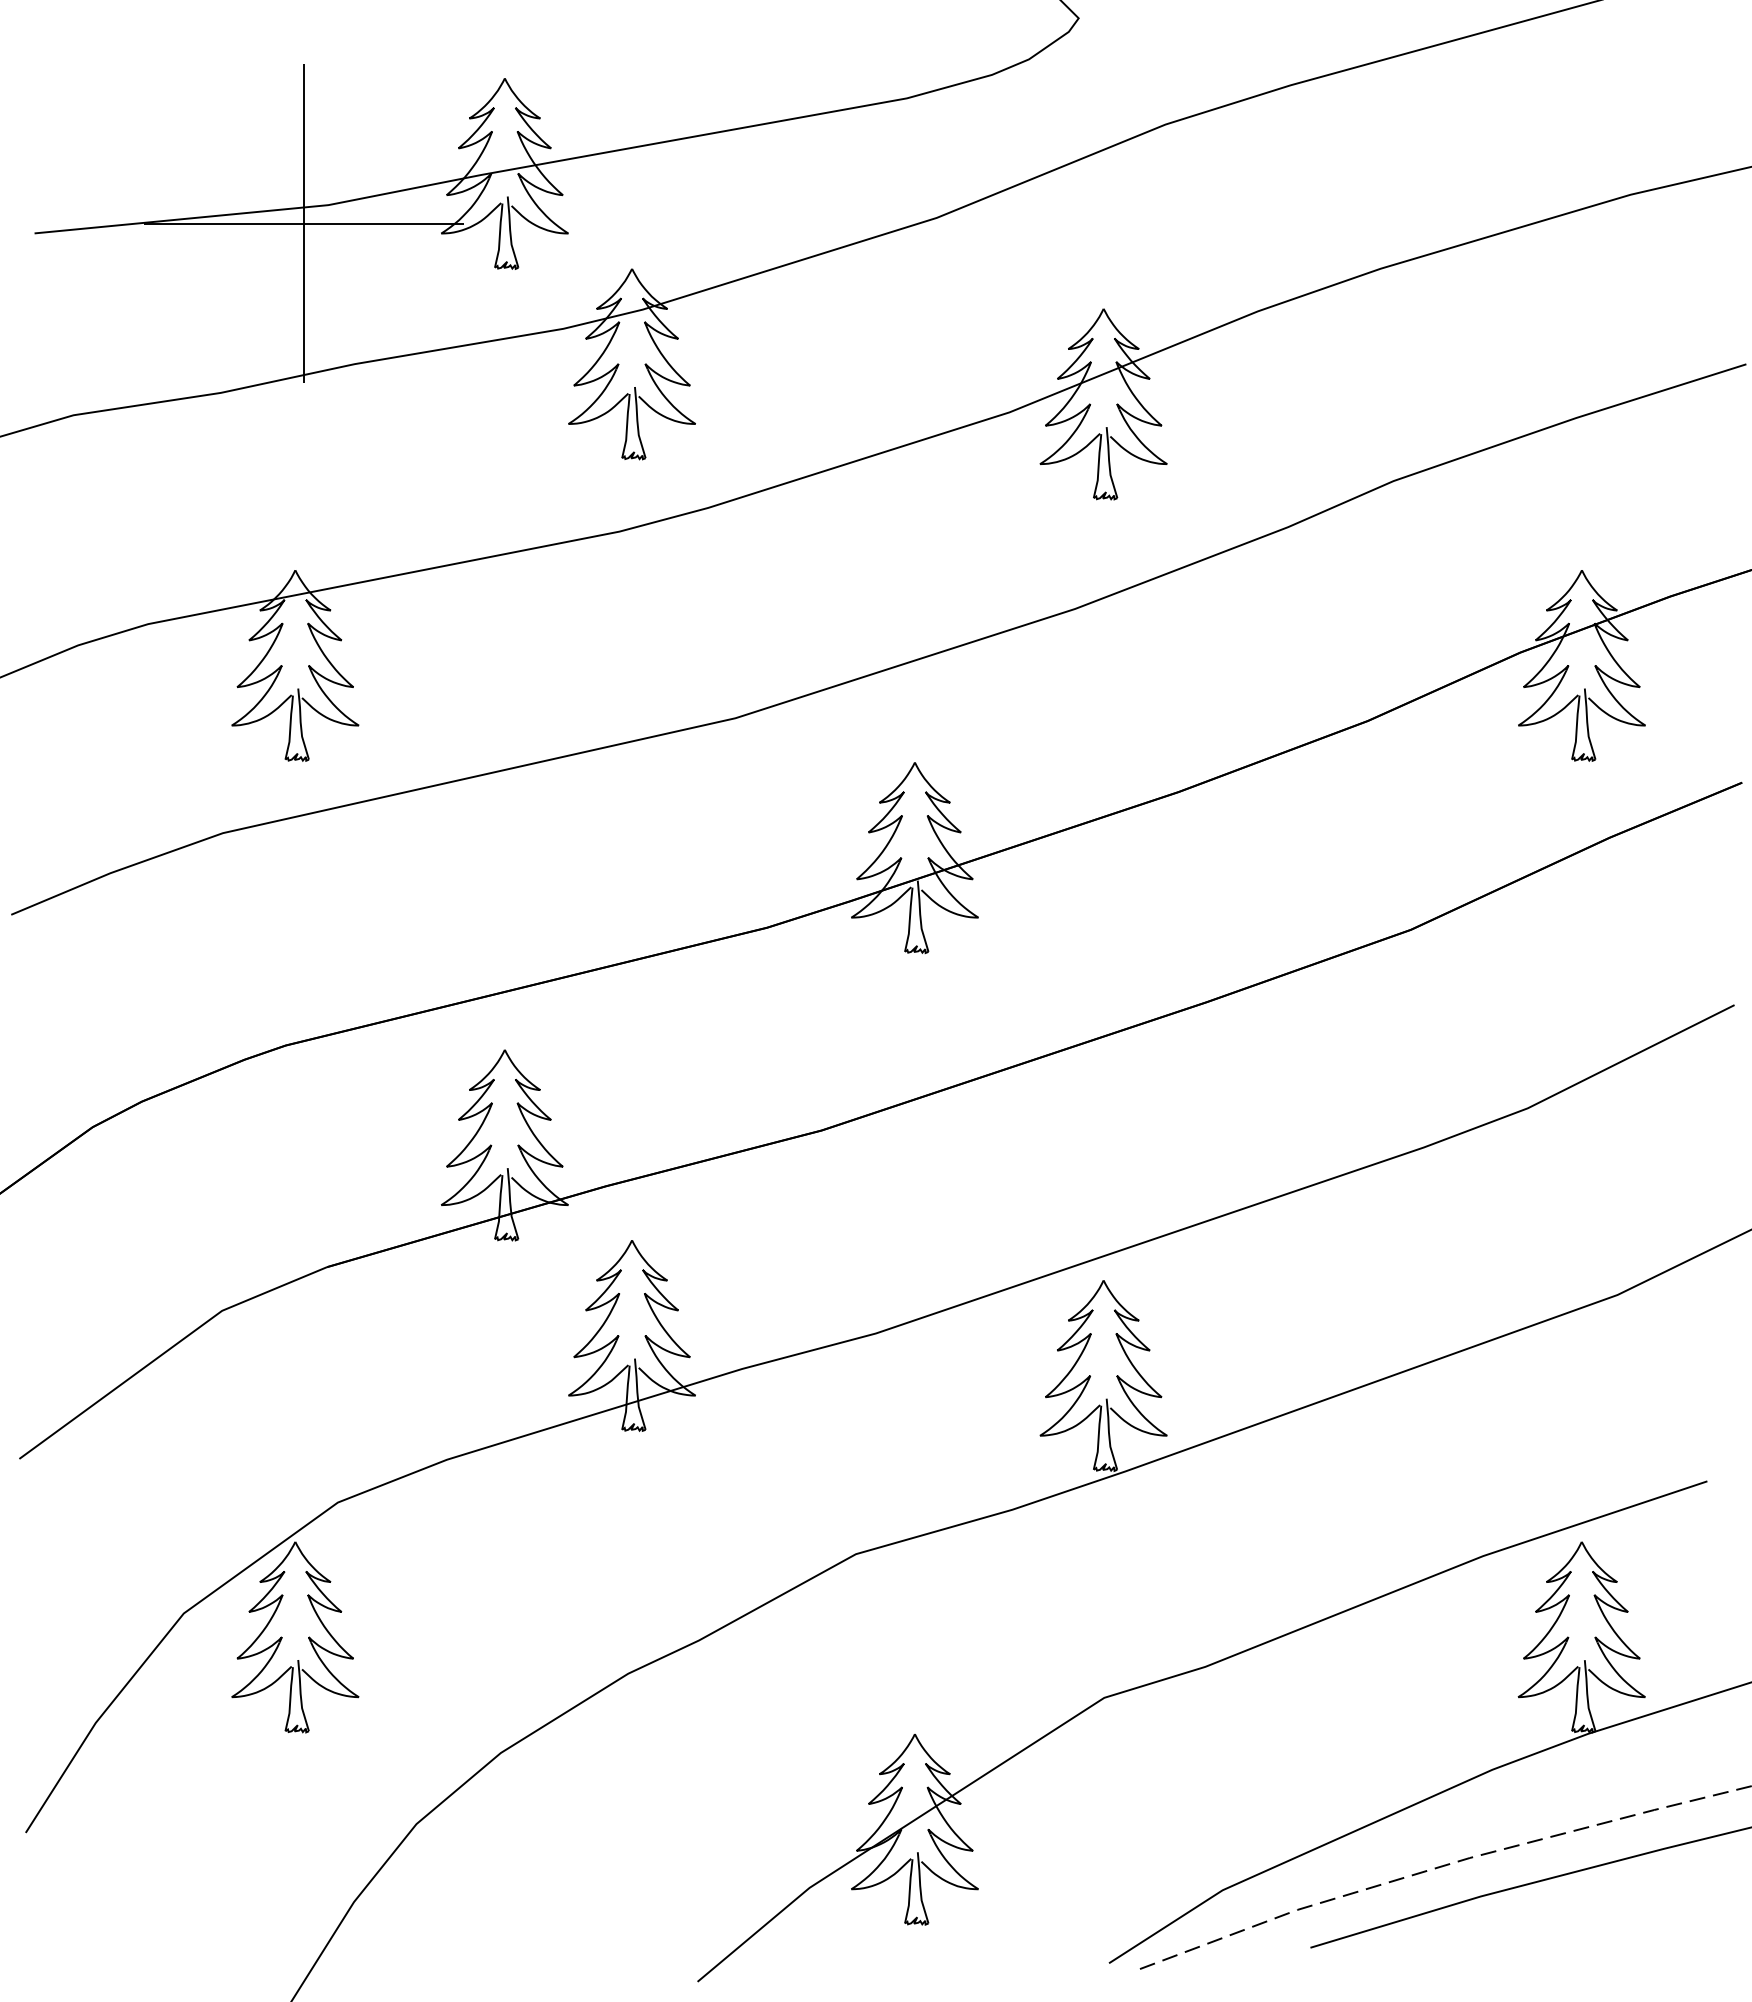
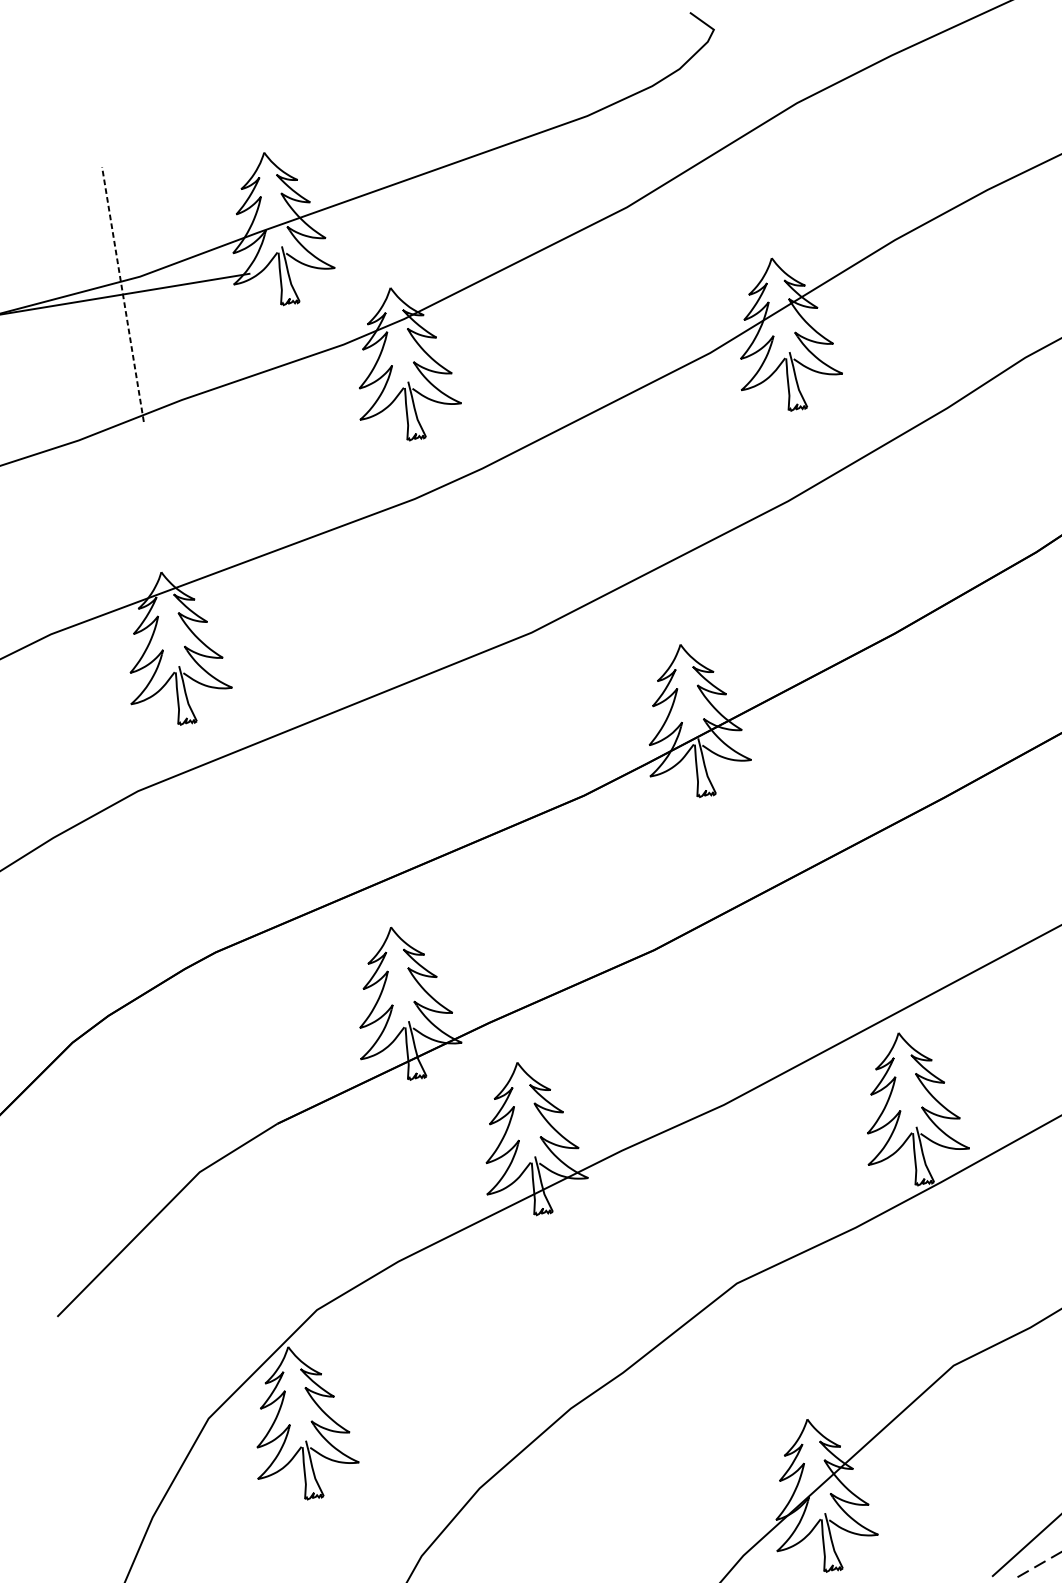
line: (304, 223) -> (123, 294), solid -> dashed

